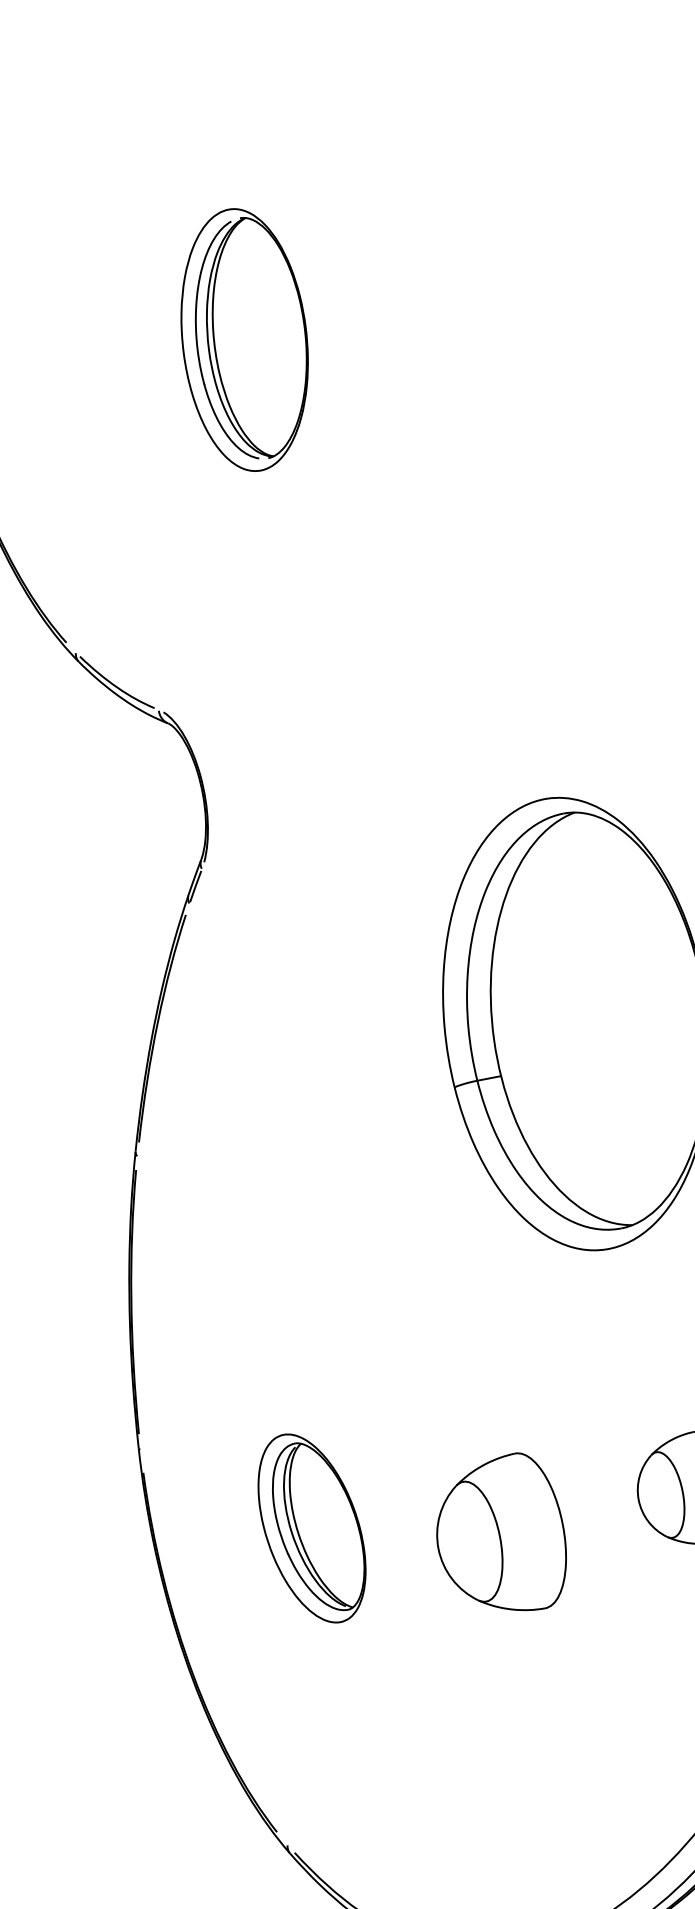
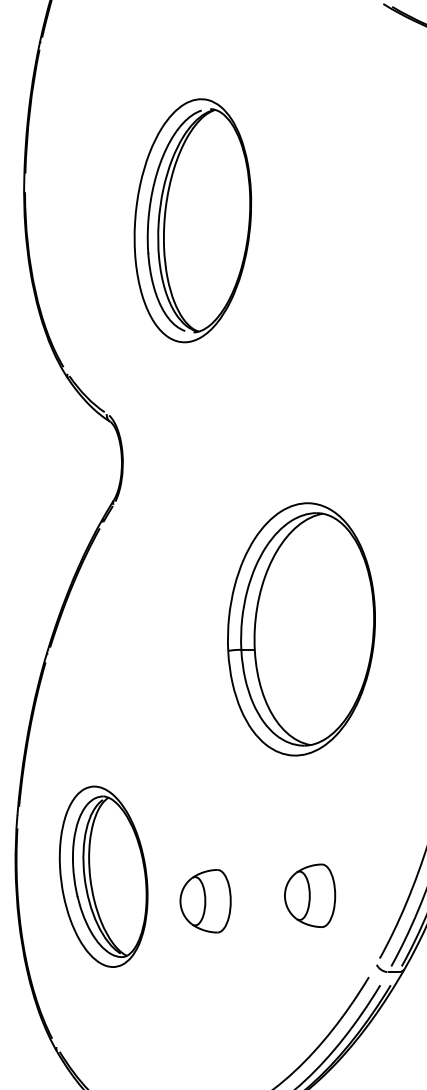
part: (243, 339) -> (192, 220), size x1.67
part: (311, 1528) -> (103, 876), size x1.67
part: (500, 1537) -> (205, 901), size x0.71

